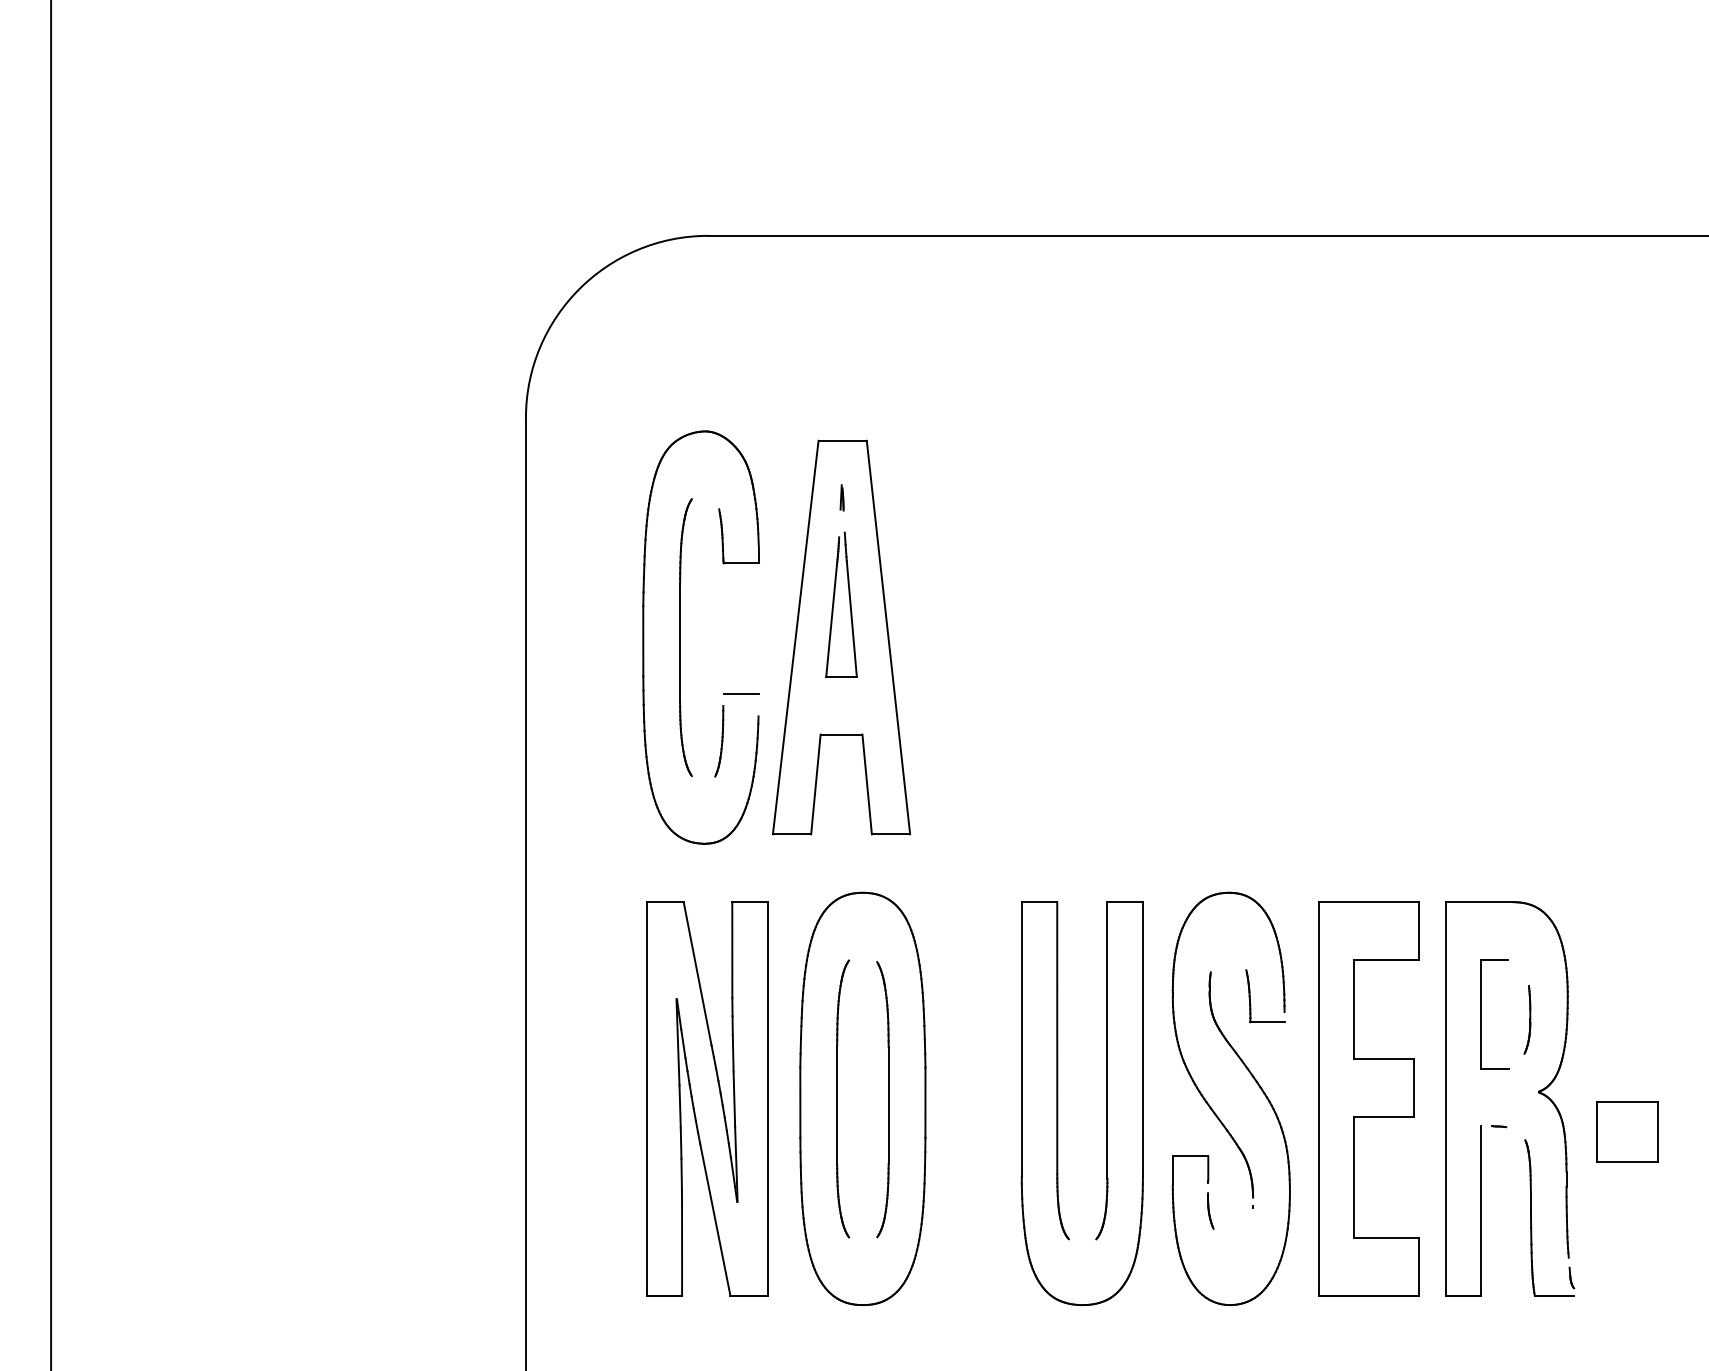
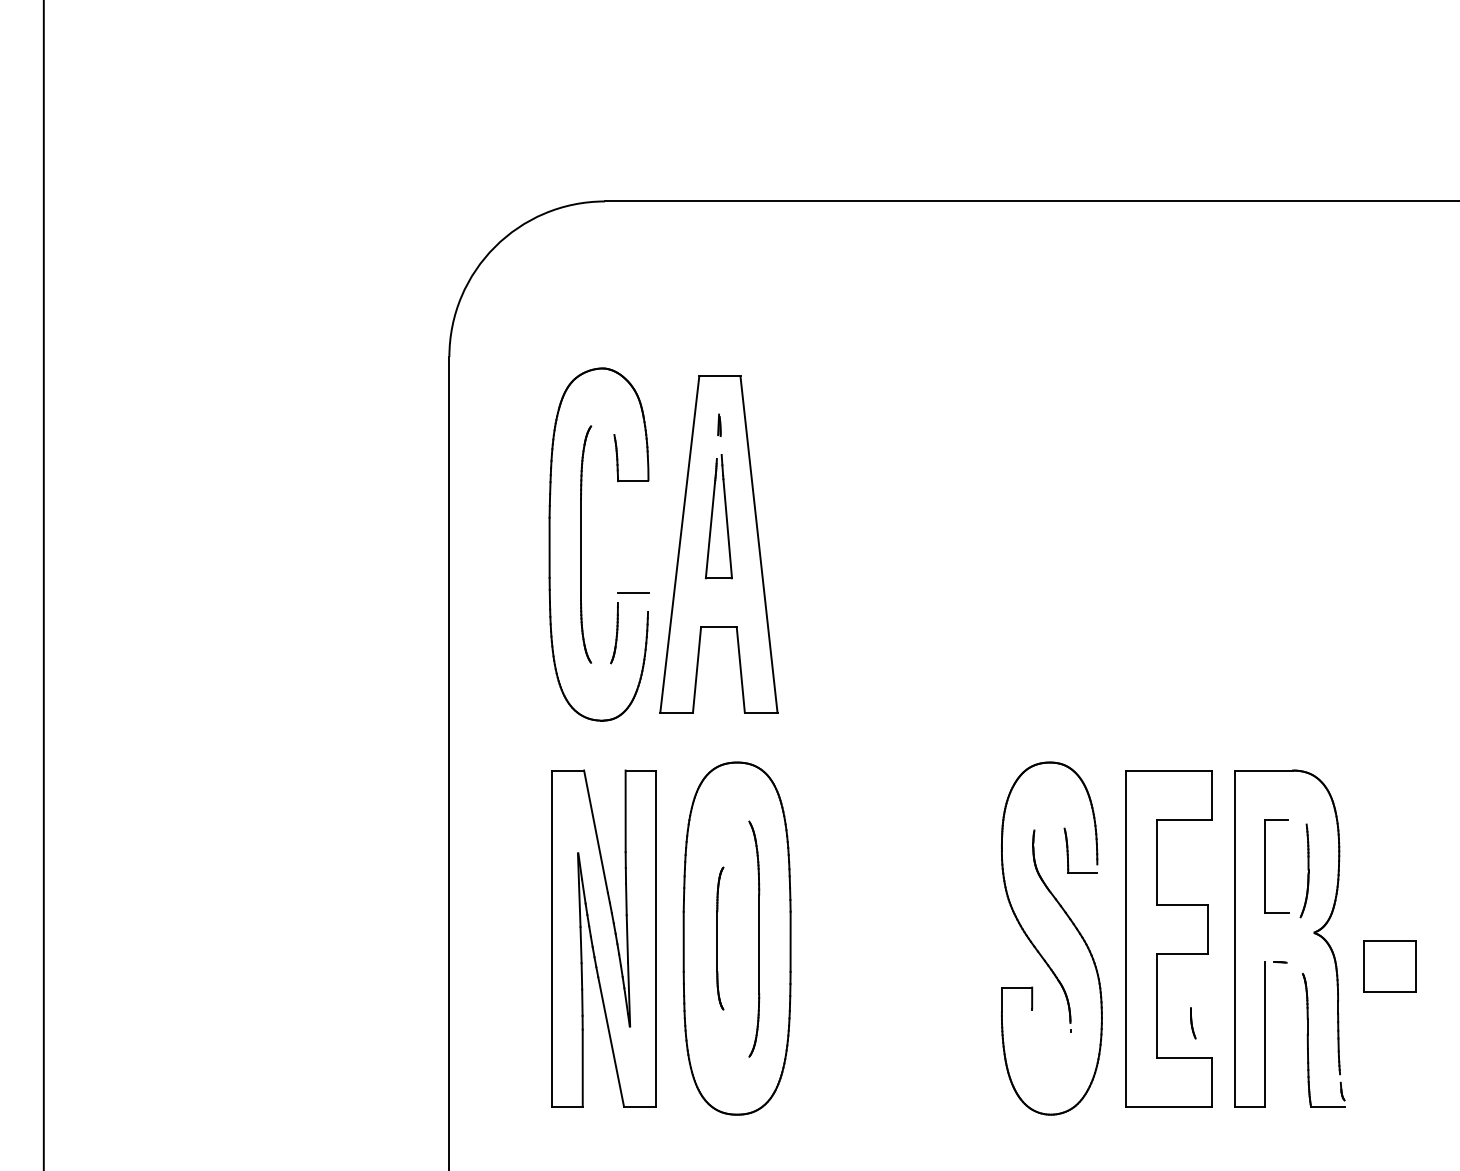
part: (1527, 1020) -> (1304, 871), size x1.6
part: (843, 1098) -> (720, 938), size x0.6
part: (1058, 1103) -> (904, 942), removed
part: (1211, 1211) -> (1193, 1023), moved

